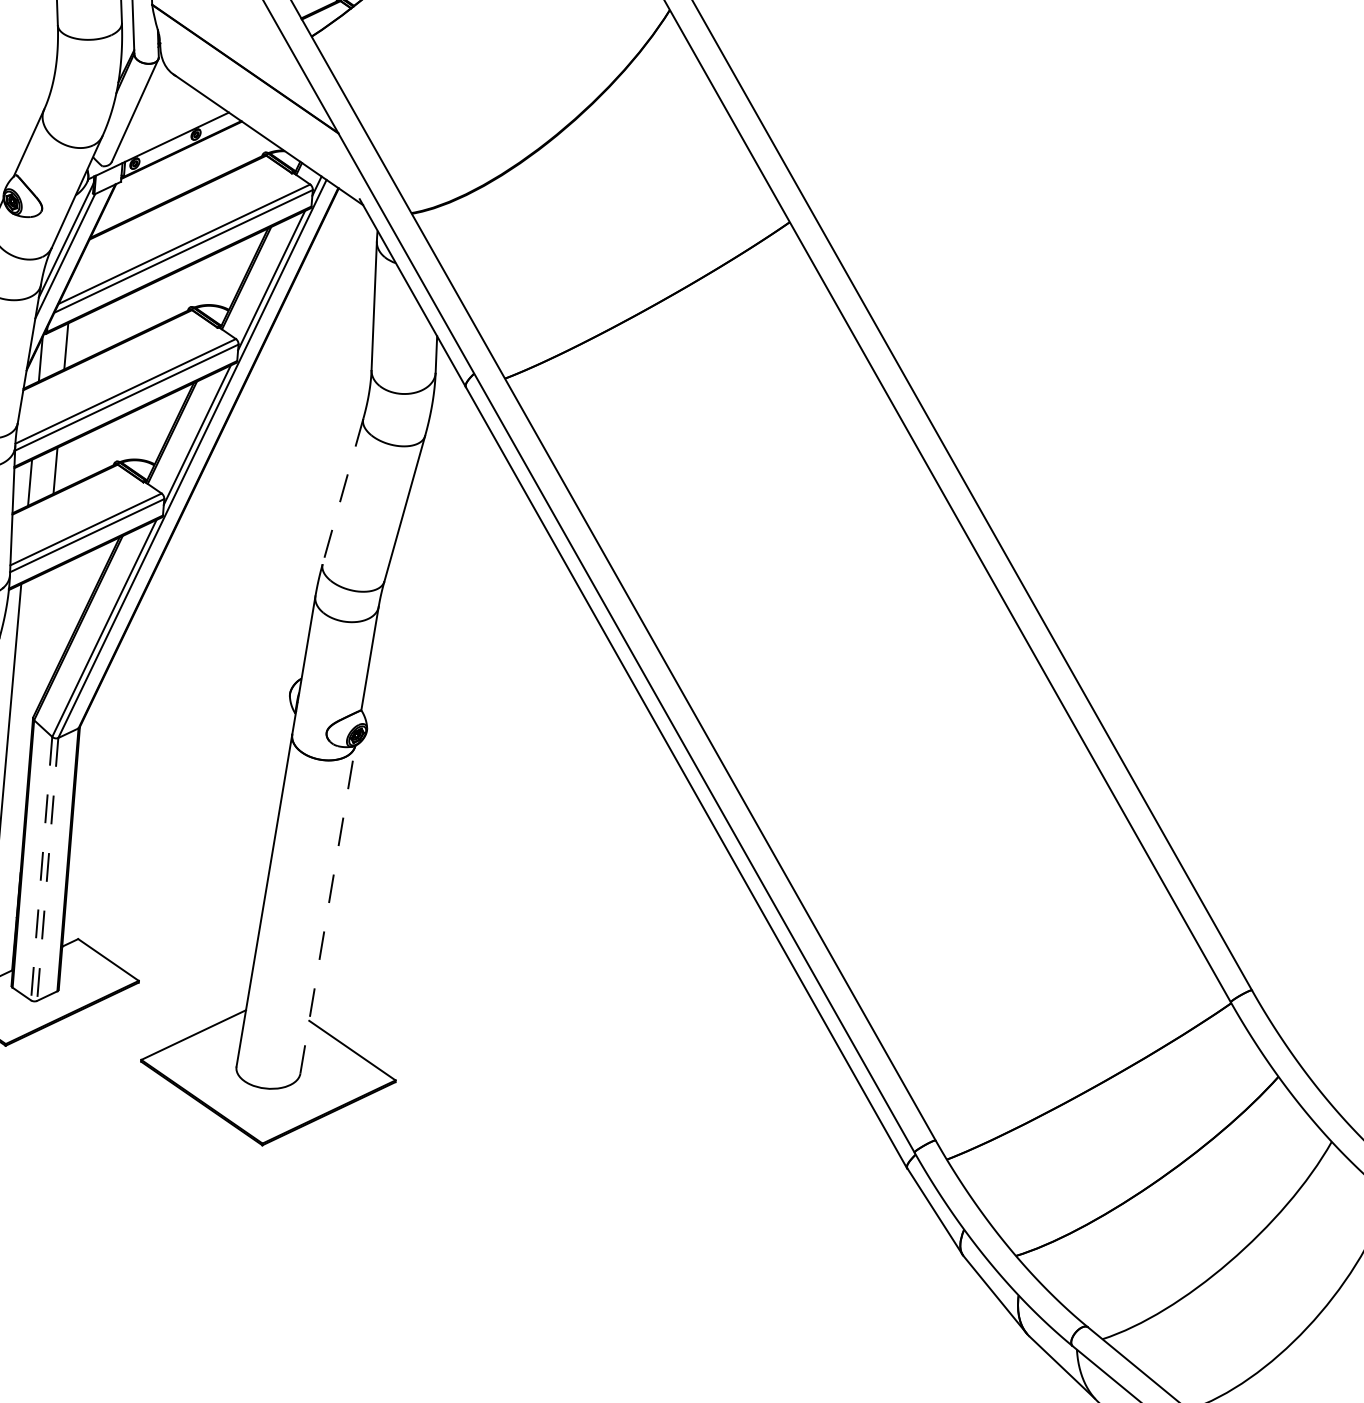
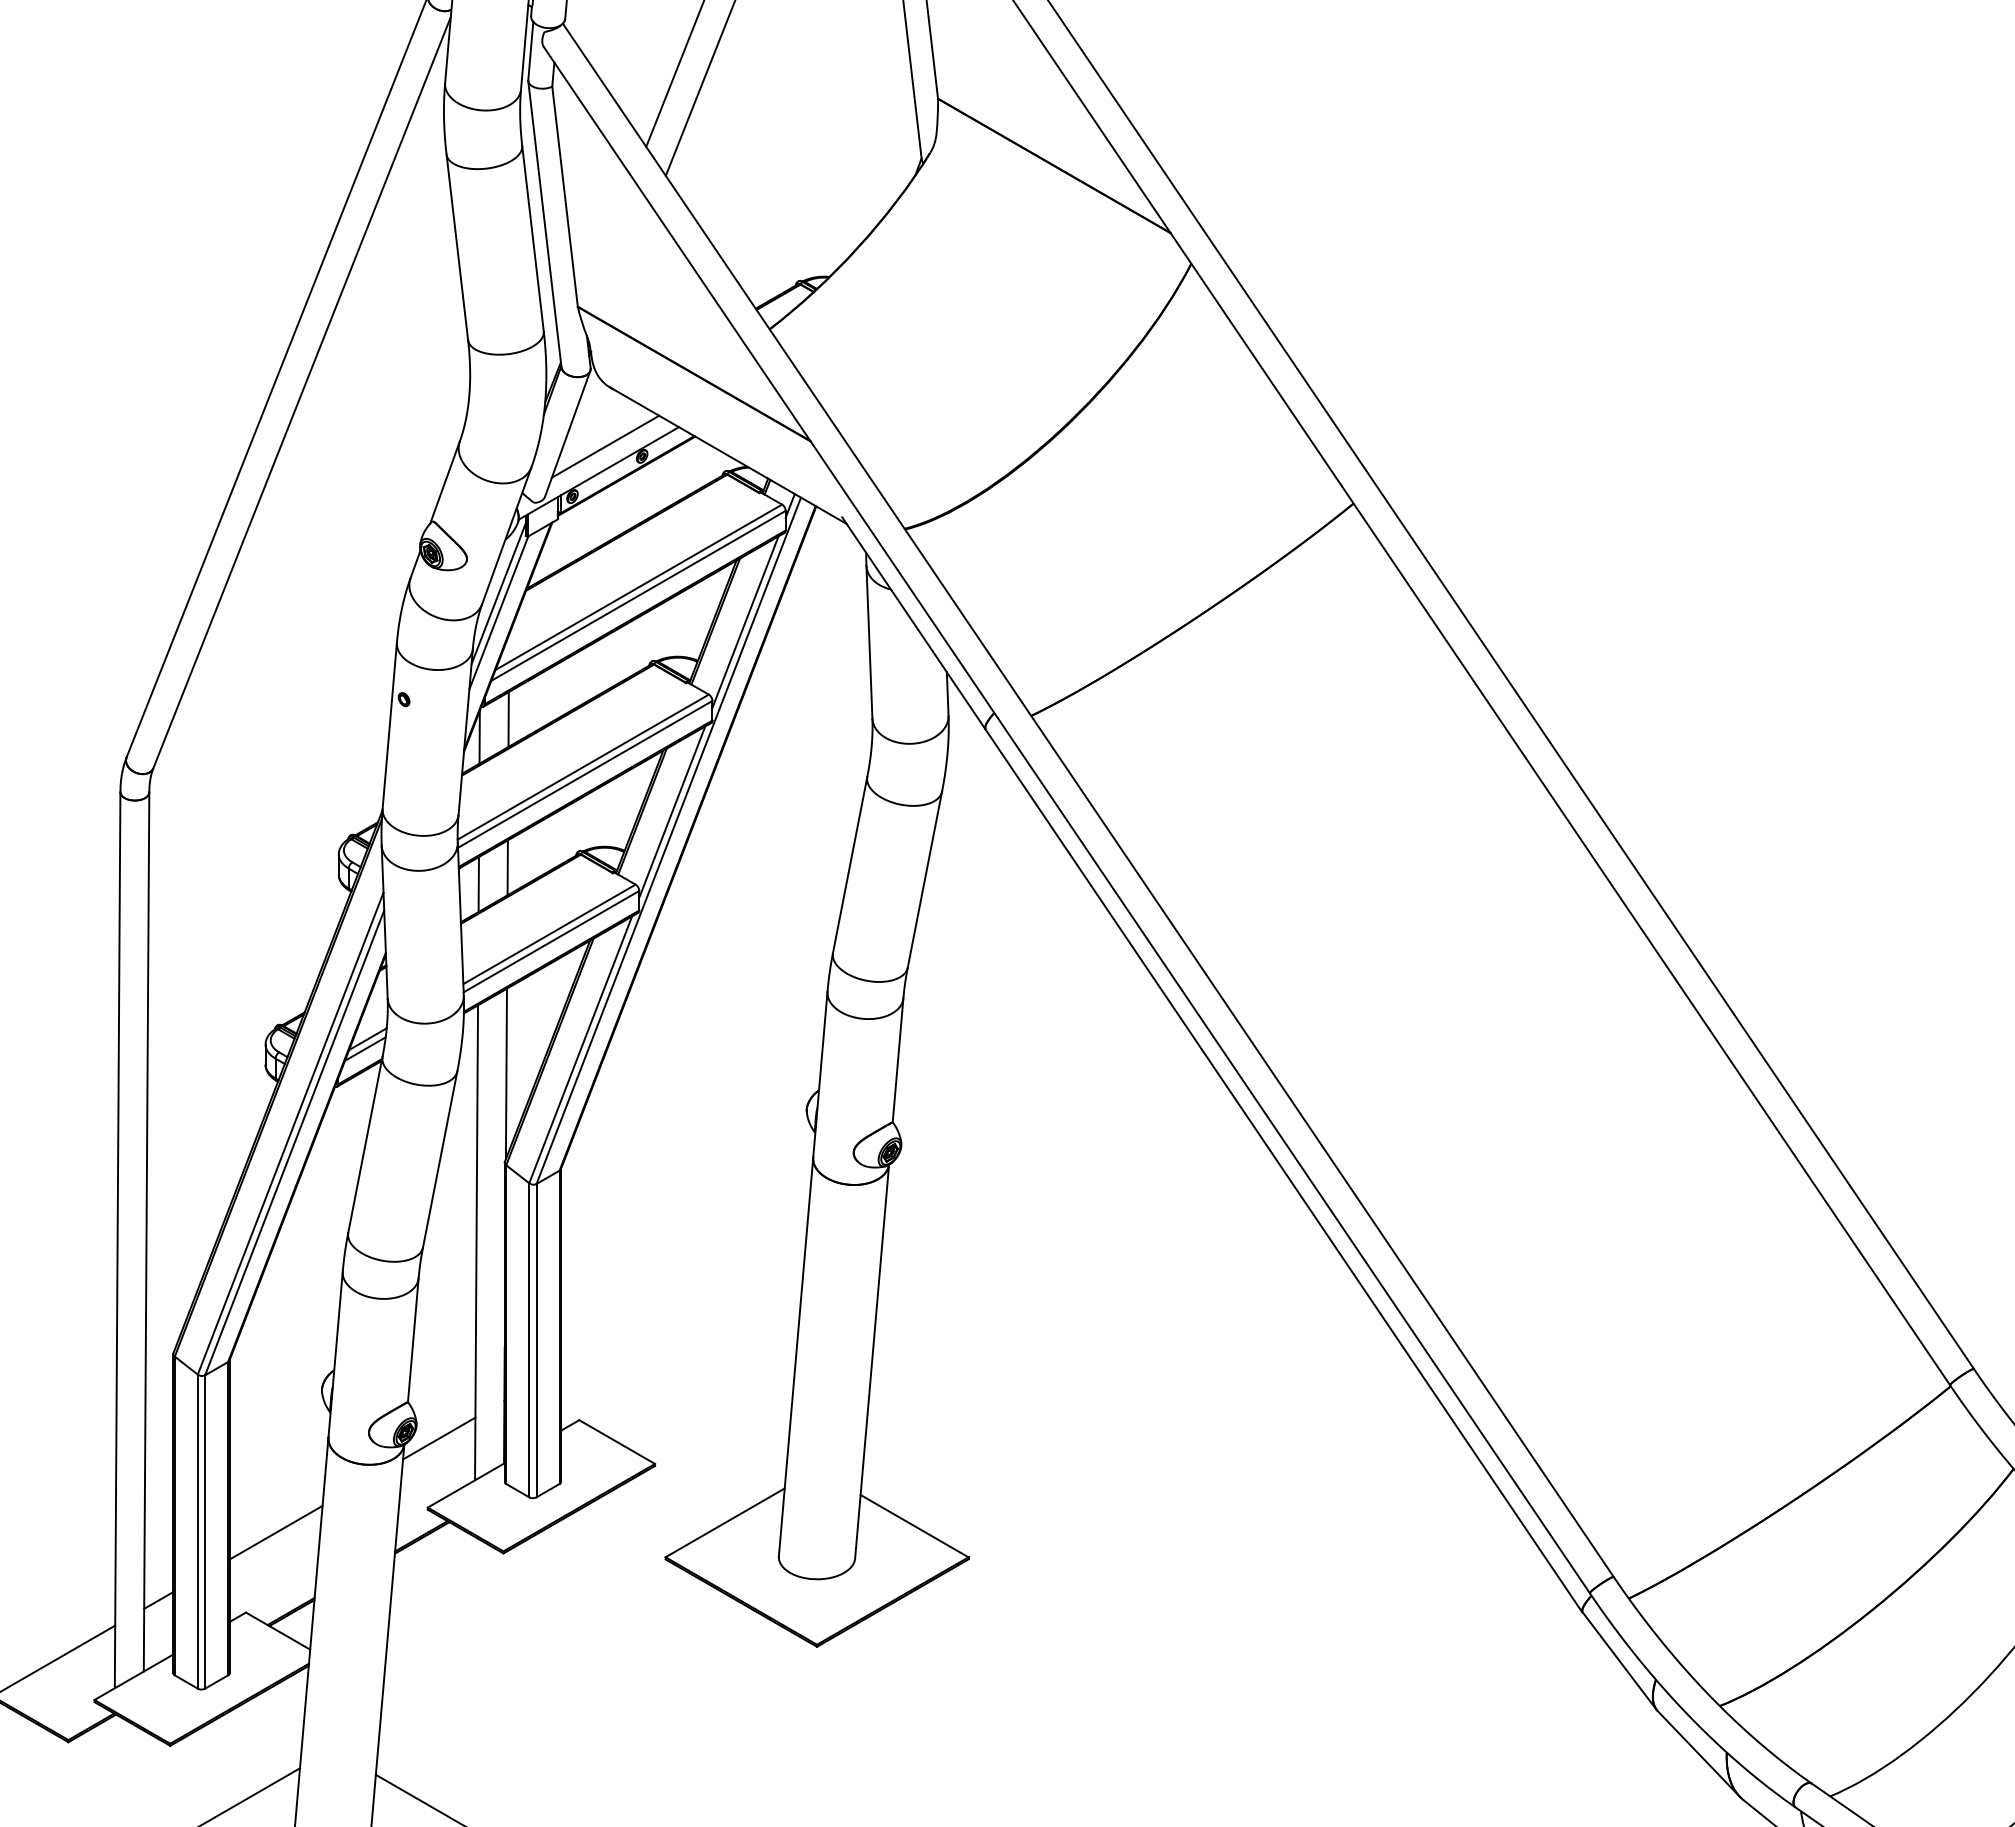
line: (165, 123) -> (605, 446), added
line: (343, 491) -> (850, 864), dashed -> solid
line: (40, 643) -> (506, 1073), added
line: (41, 868) -> (529, 1340), dashed -> solid
line: (47, 869) -> (536, 1340), dashed -> solid
line: (328, 909) -> (872, 1361), dashed -> solid

